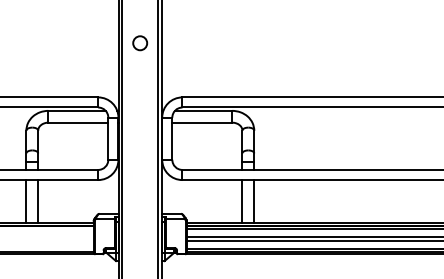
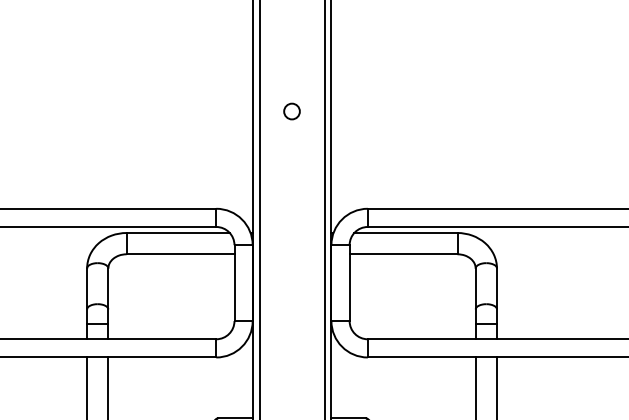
circle: (140, 43) -> (292, 111), size x0.62

